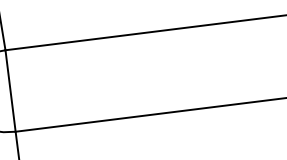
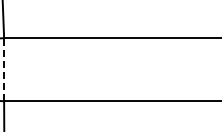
line: (10, 90) -> (4, 69), solid -> dashed

